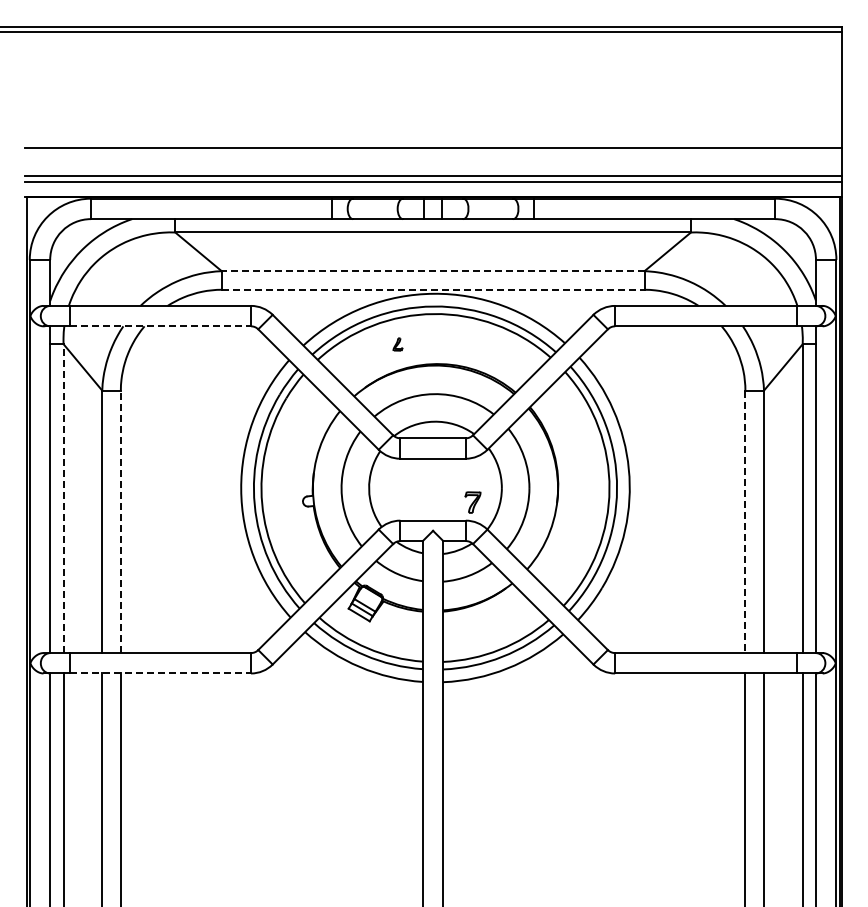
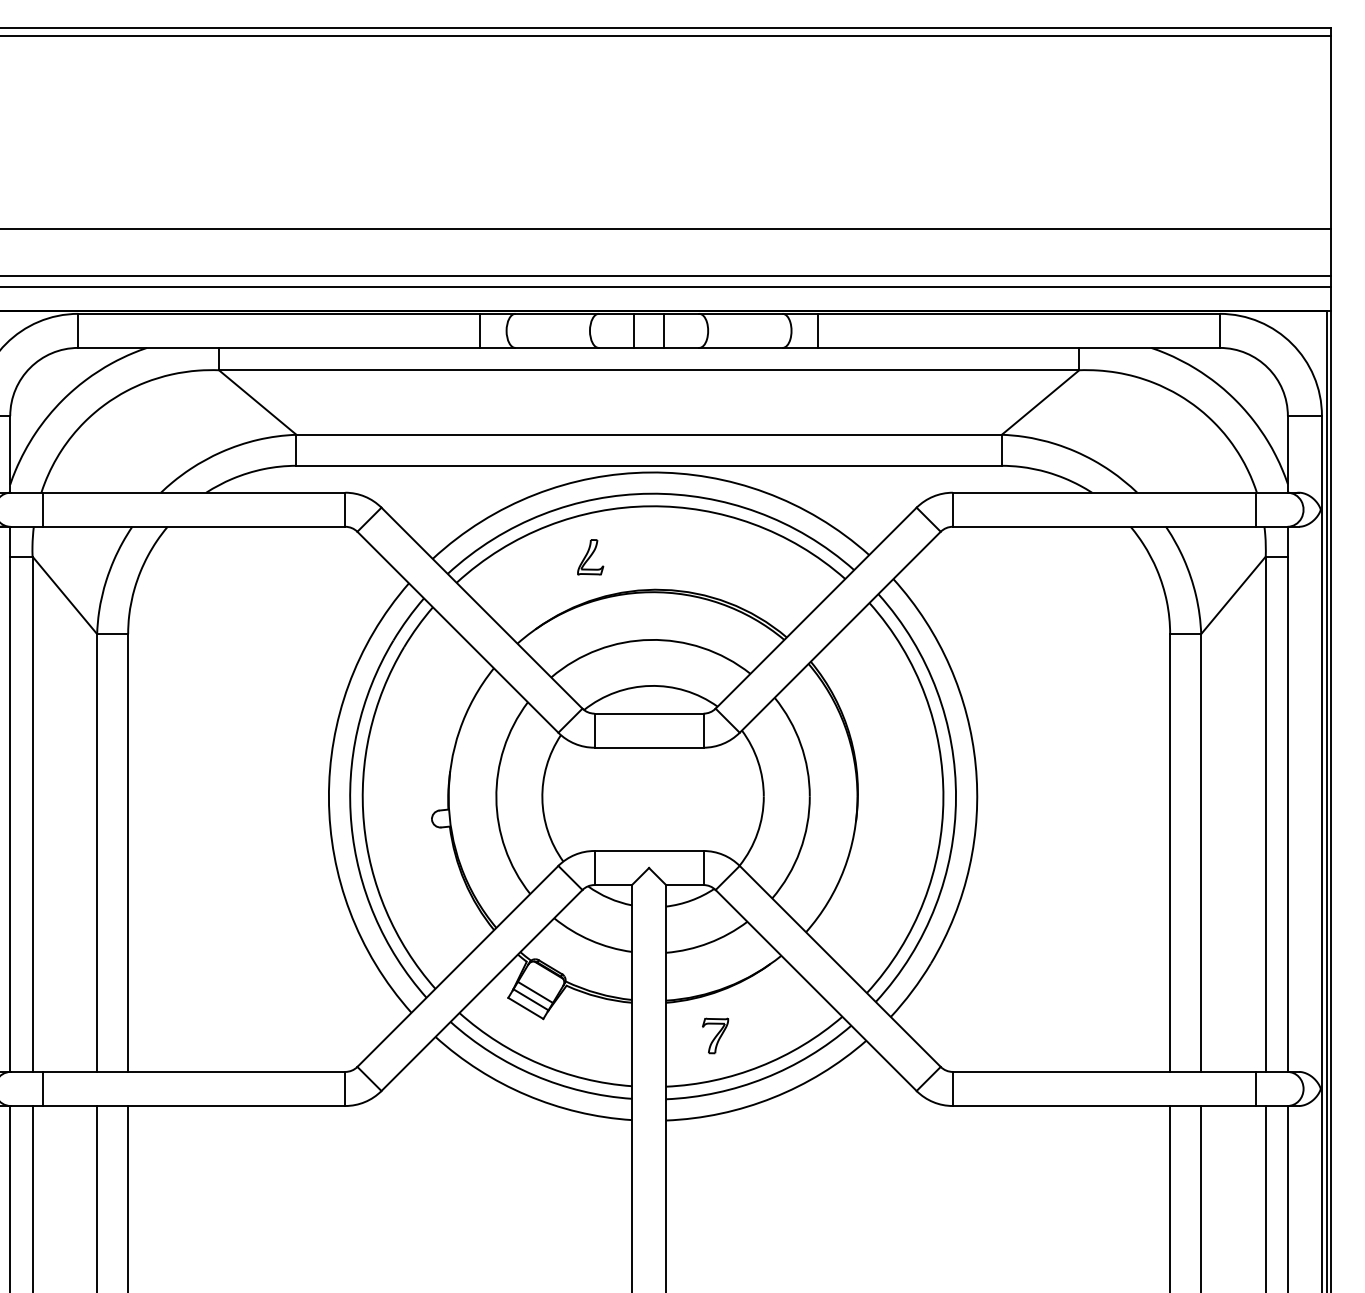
line: (432, 271) -> (648, 435), dashed -> solid
line: (433, 289) -> (649, 465), dashed -> solid
line: (160, 326) -> (194, 527), dashed -> solid
part: (397, 344) -> (589, 557), size x1.67
line: (63, 498) -> (32, 814), dashed -> solid
part: (472, 502) -> (714, 1035), moved
line: (120, 521) -> (127, 852), dashed -> solid
line: (745, 522) -> (1170, 854), dashed -> solid
line: (160, 673) -> (194, 1106), dashed -> solid

